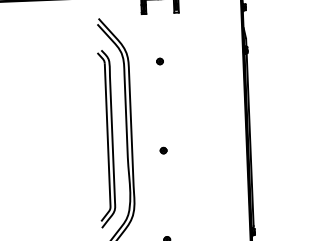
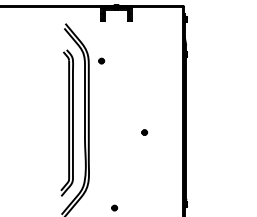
part: (159, 60) -> (101, 60), moved
part: (163, 150) -> (144, 132), moved

